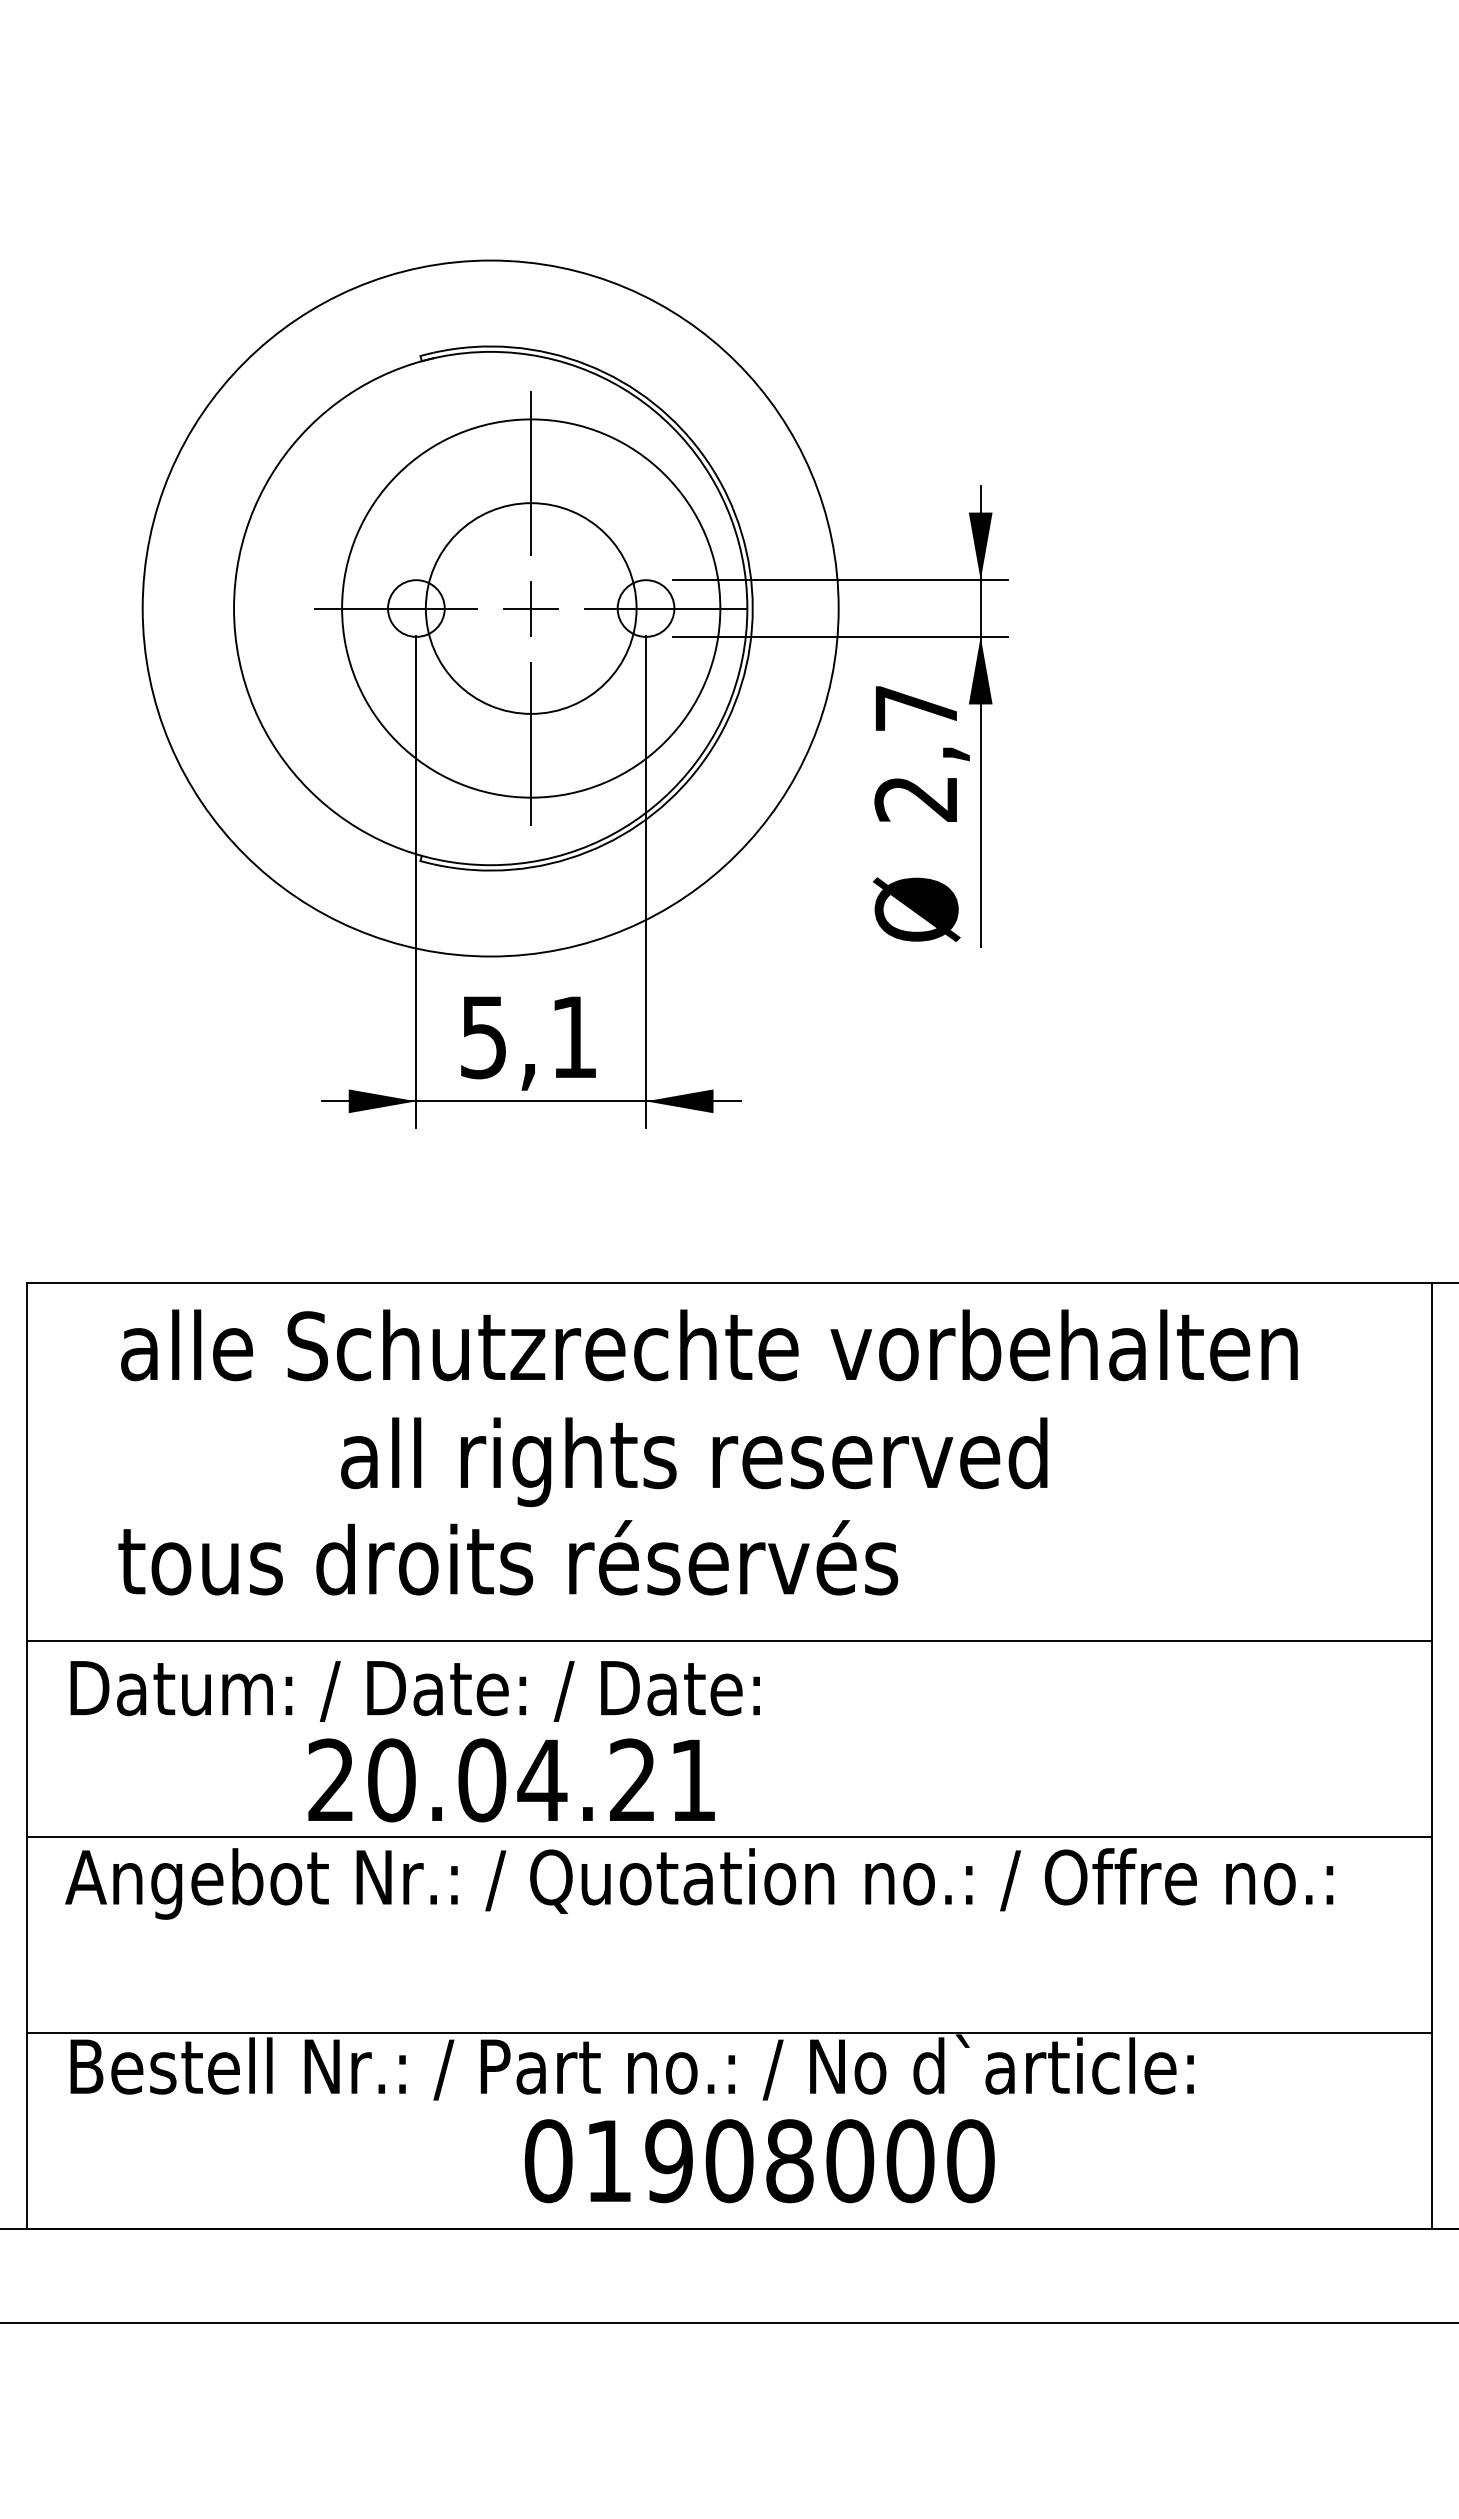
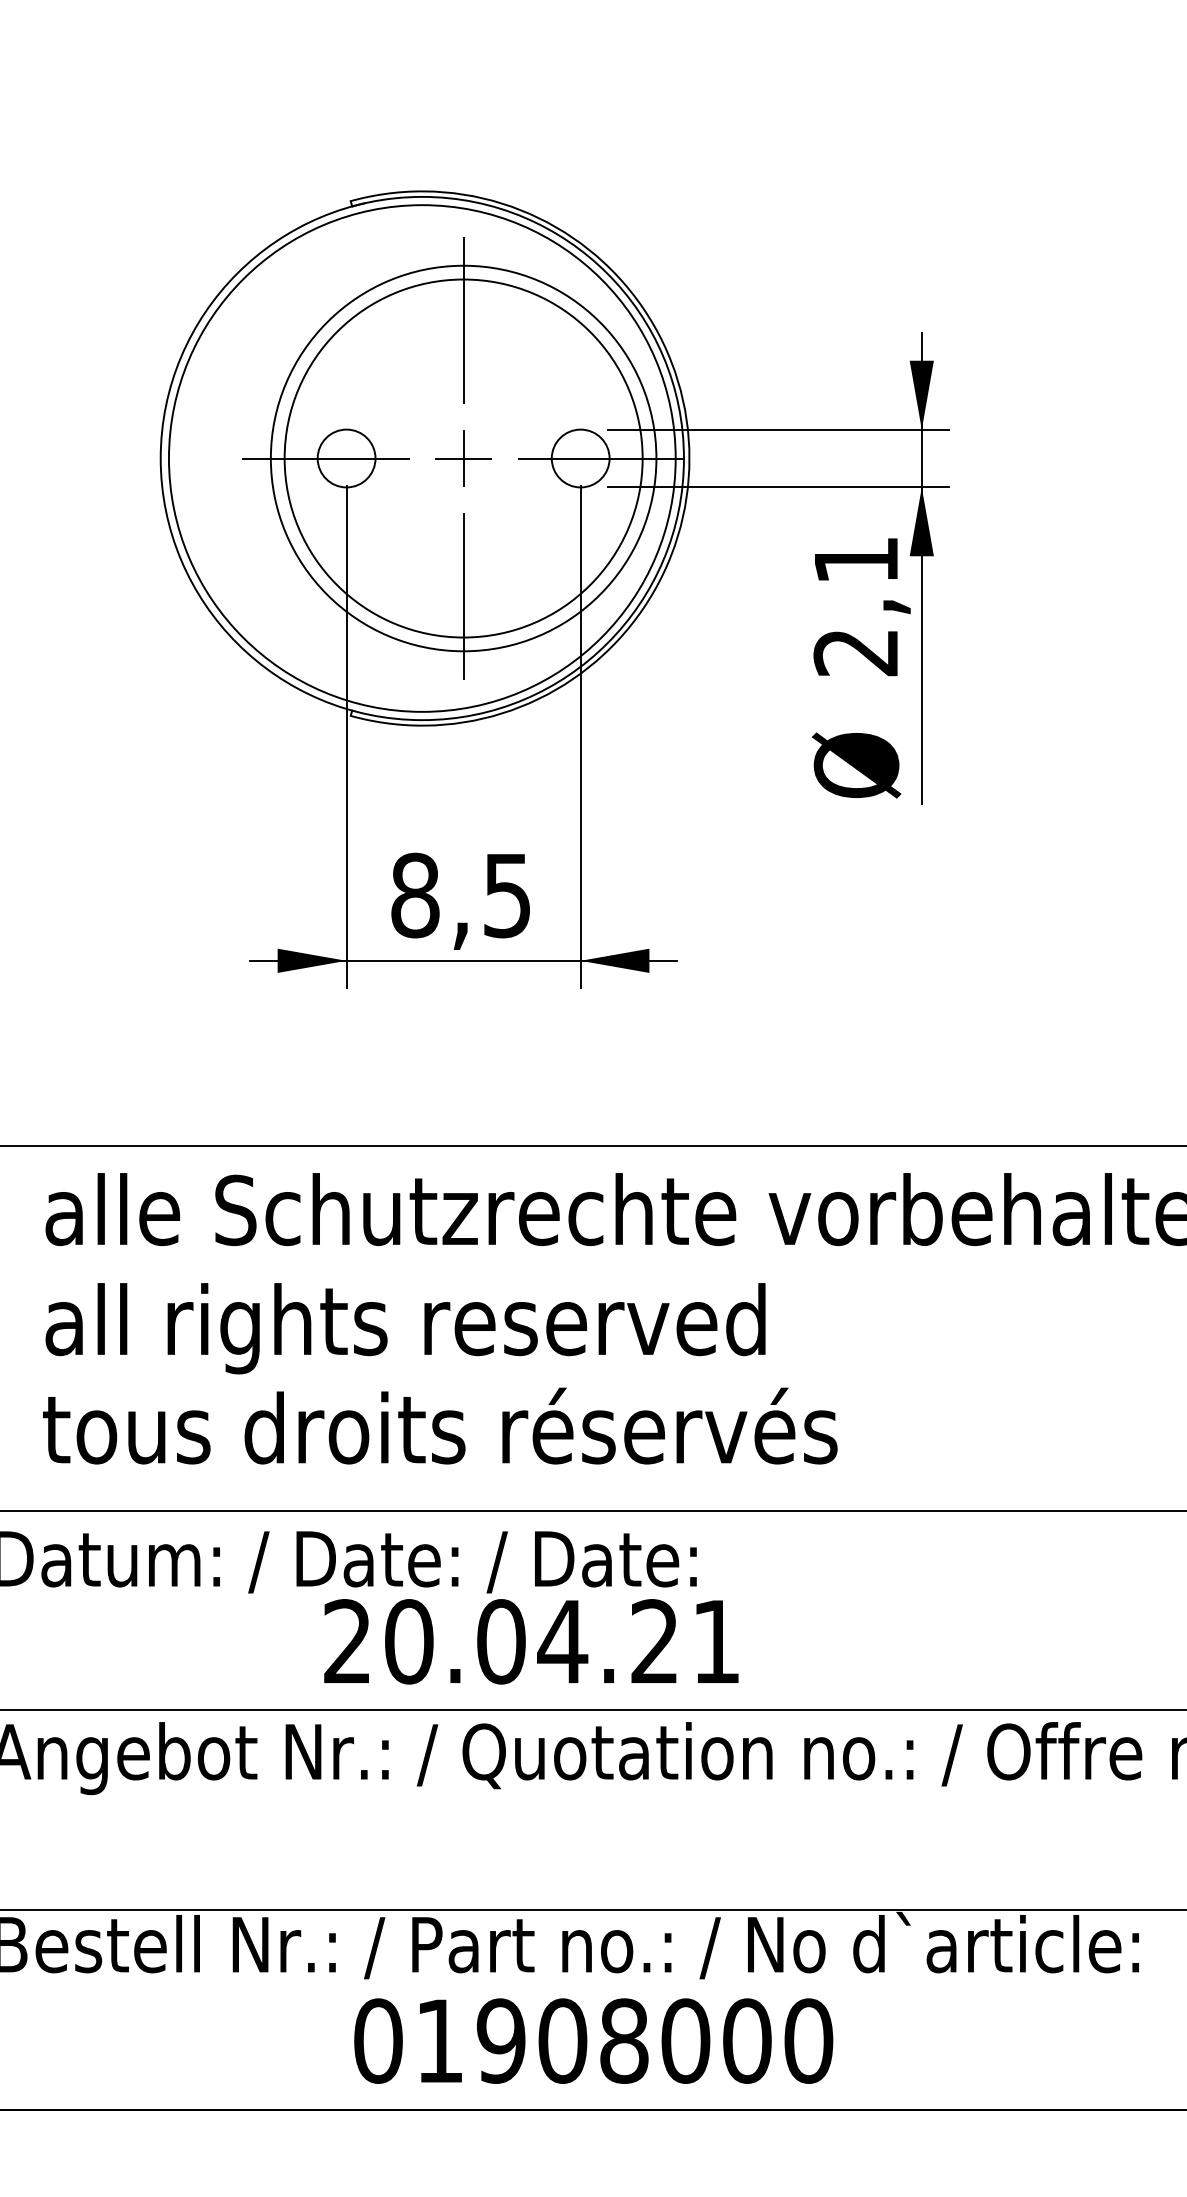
circle: (490, 608) -> (422, 458), size x0.71
circle: (530, 608) -> (462, 458), size x1.67
text: (915, 708) -> (855, 560), 2,7 -> 2,1
text: (528, 1037) -> (460, 895), 5,1 -> 8,5
text: (694, 1462) -> (405, 1328), moved
text: (511, 1780) -> (531, 1641), moved
text: (759, 2161) -> (593, 2041), moved

